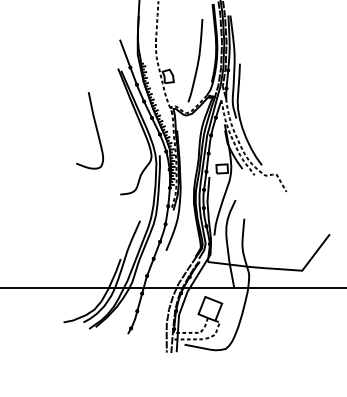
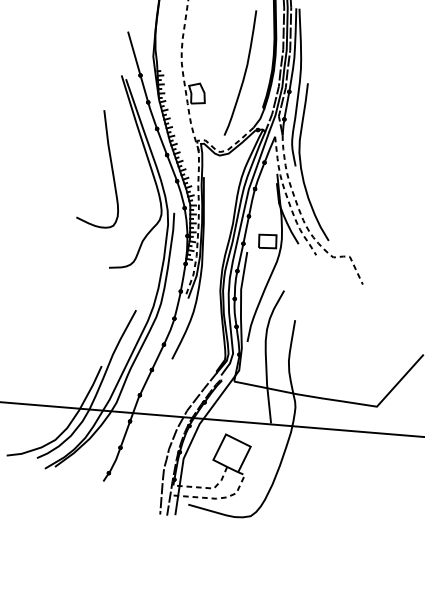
curve: (95, 128) -> (110, 166), moved

